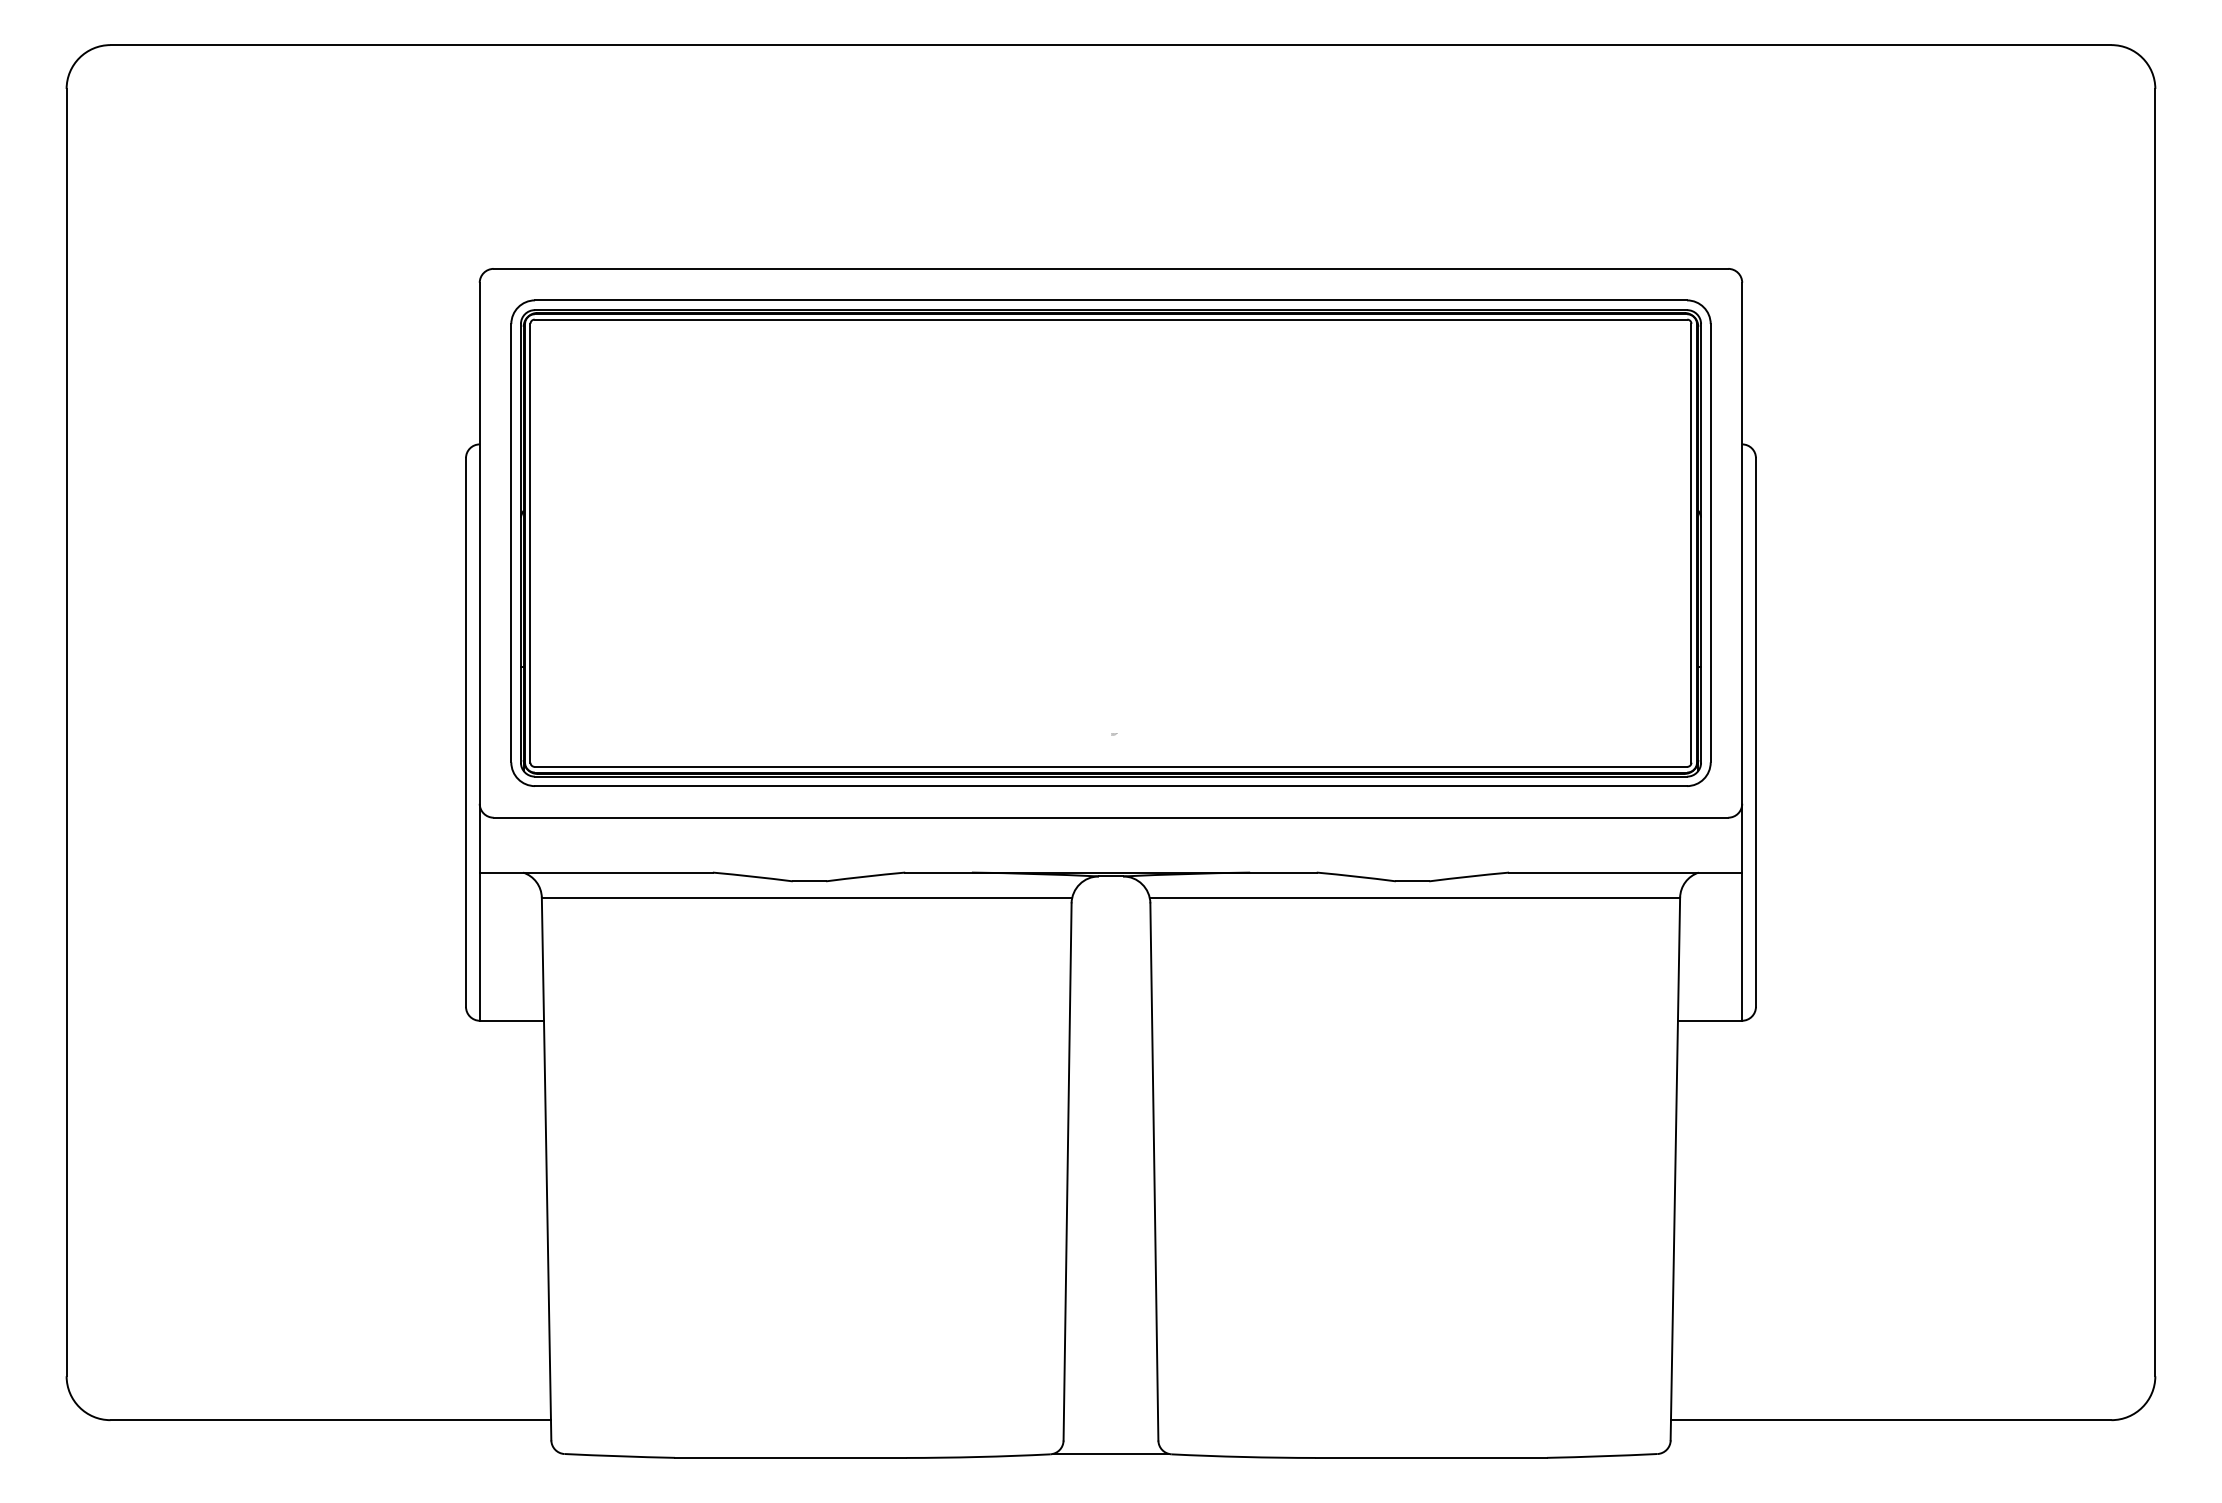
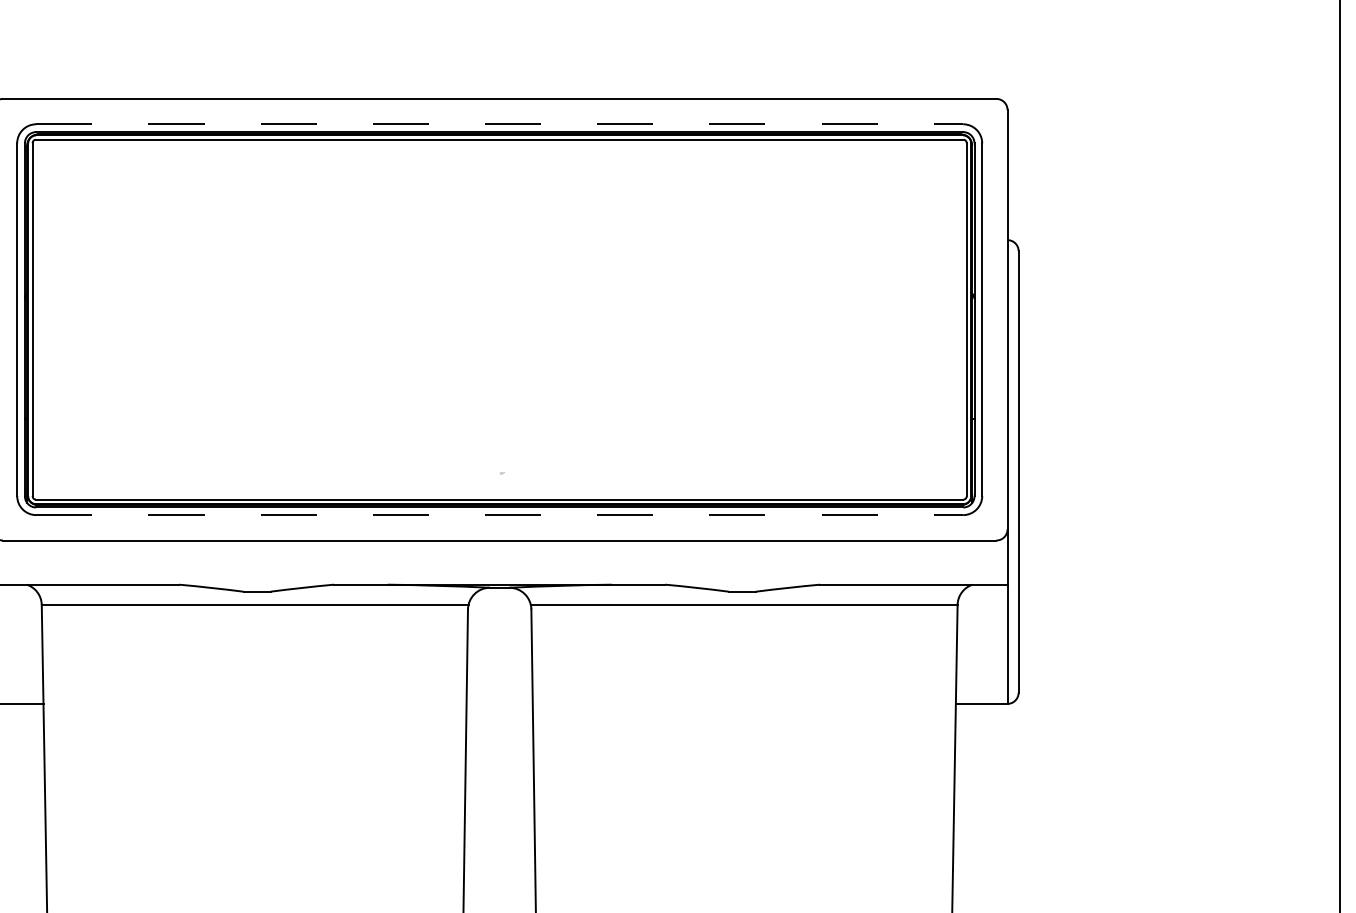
line: (1111, 300) -> (500, 124), solid -> dashed
line: (1111, 786) -> (500, 515), solid -> dashed

